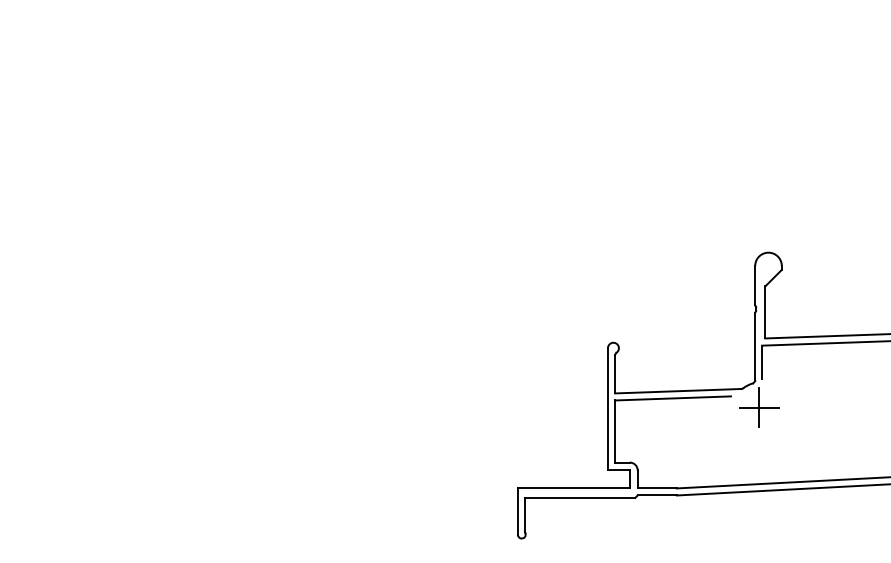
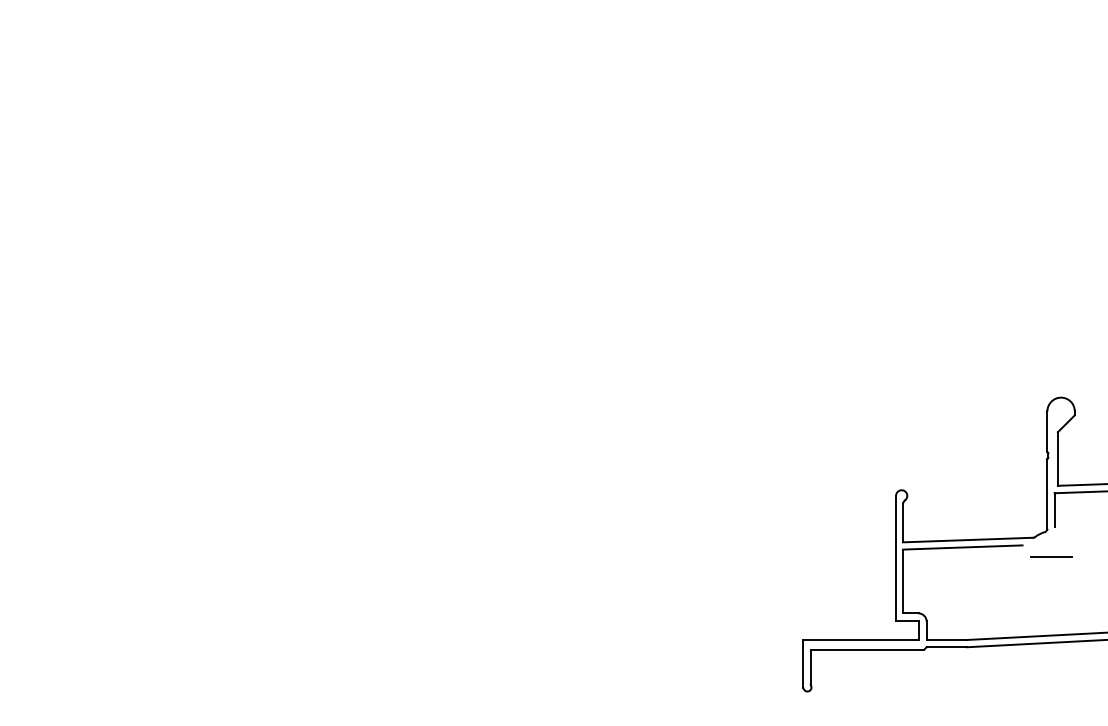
line: (759, 407) -> (1051, 556), removed

